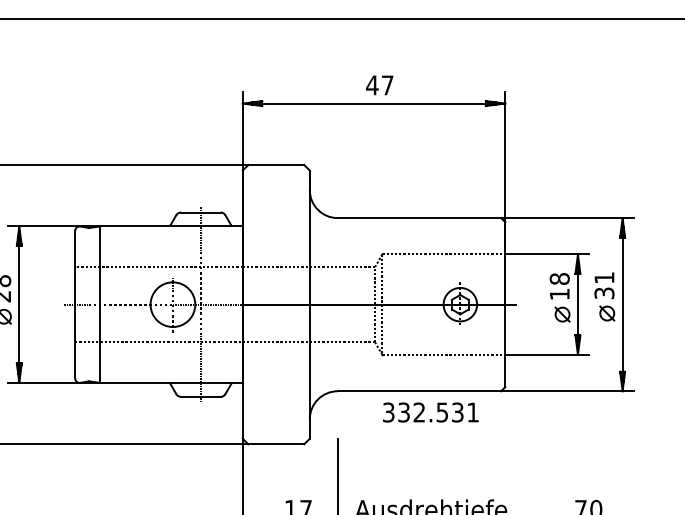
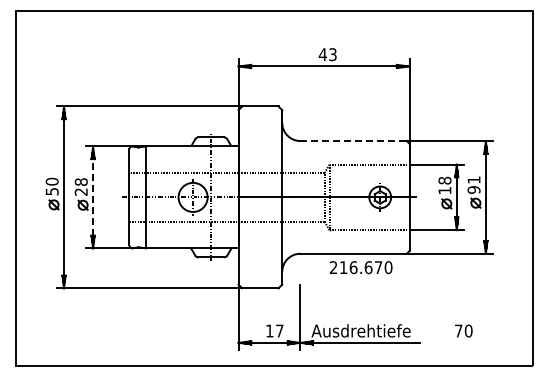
text: (387, 85) -> (332, 54), 47 -> 43
line: (420, 218) -> (354, 141), solid -> dashed
text: (603, 292) -> (473, 189), 31 -> 91
line: (19, 303) -> (93, 196), solid -> dashed
text: (430, 412) -> (360, 267), 332.531 -> 216.670

